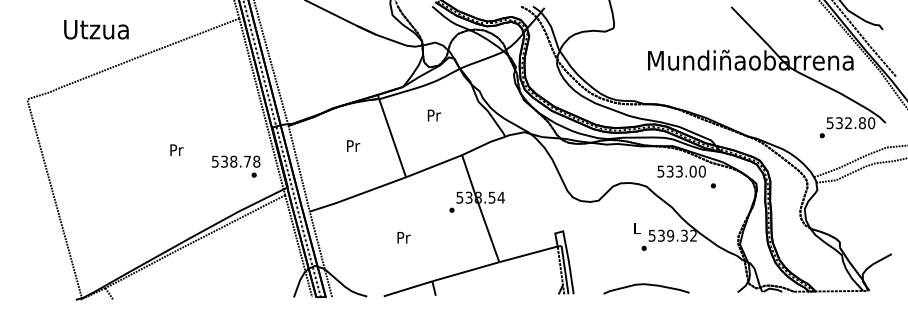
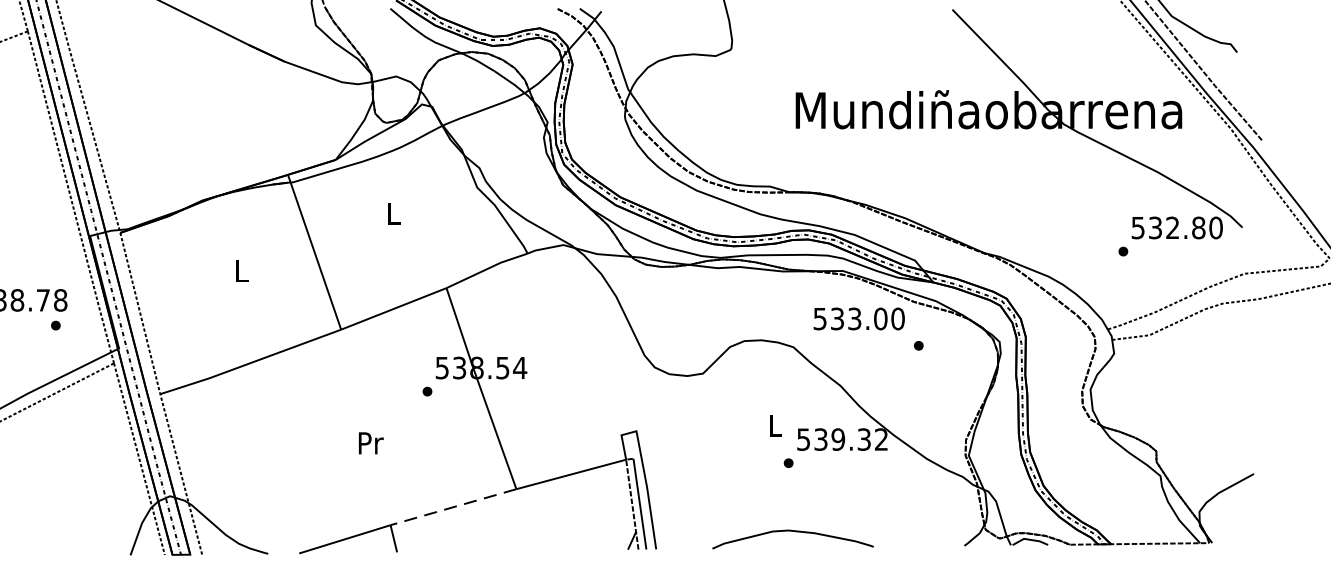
text: (434, 115) -> (394, 213), Pr -> L
text: (353, 145) -> (242, 269), Pr -> L
text: (403, 237) -> (370, 442), moved
line: (465, 271) -> (452, 506), solid -> dashed

